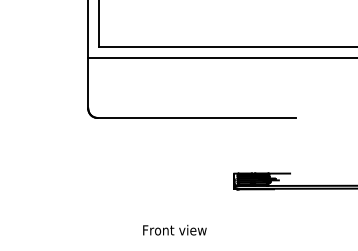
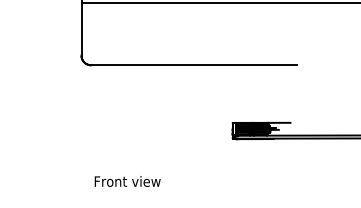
text: (174, 230) -> (127, 181), moved

